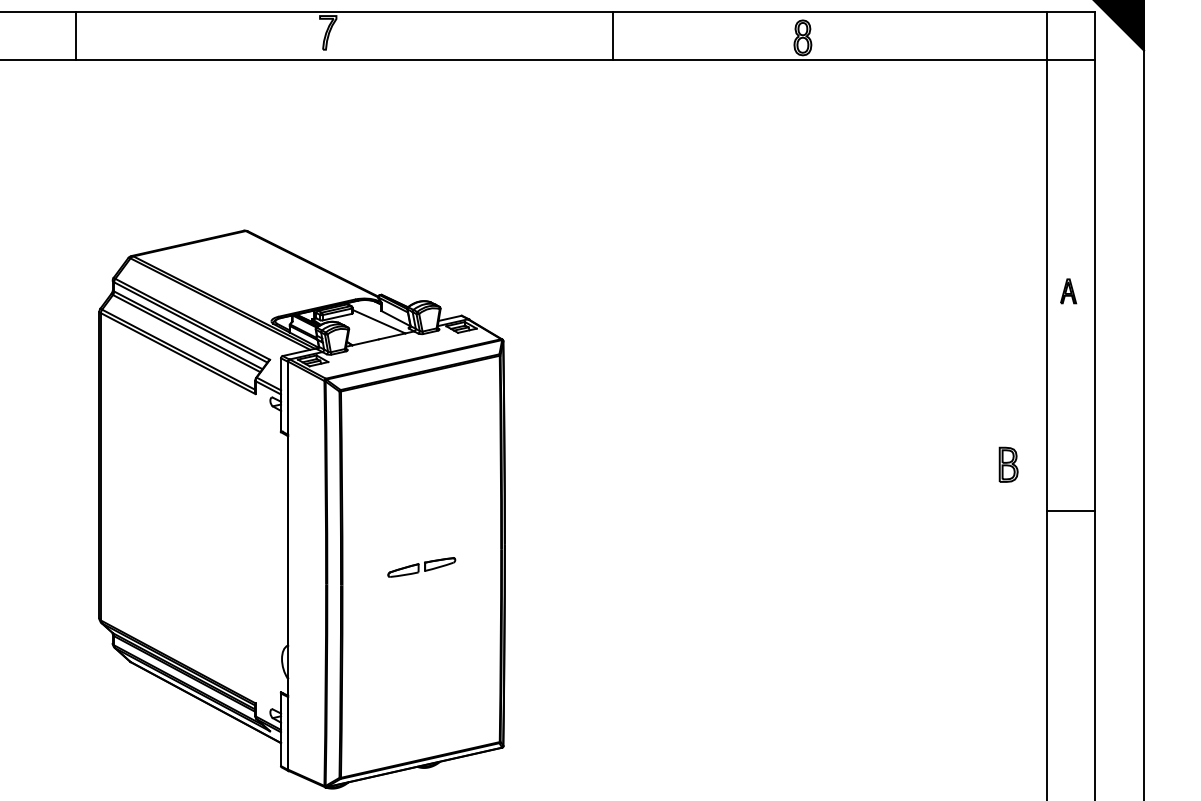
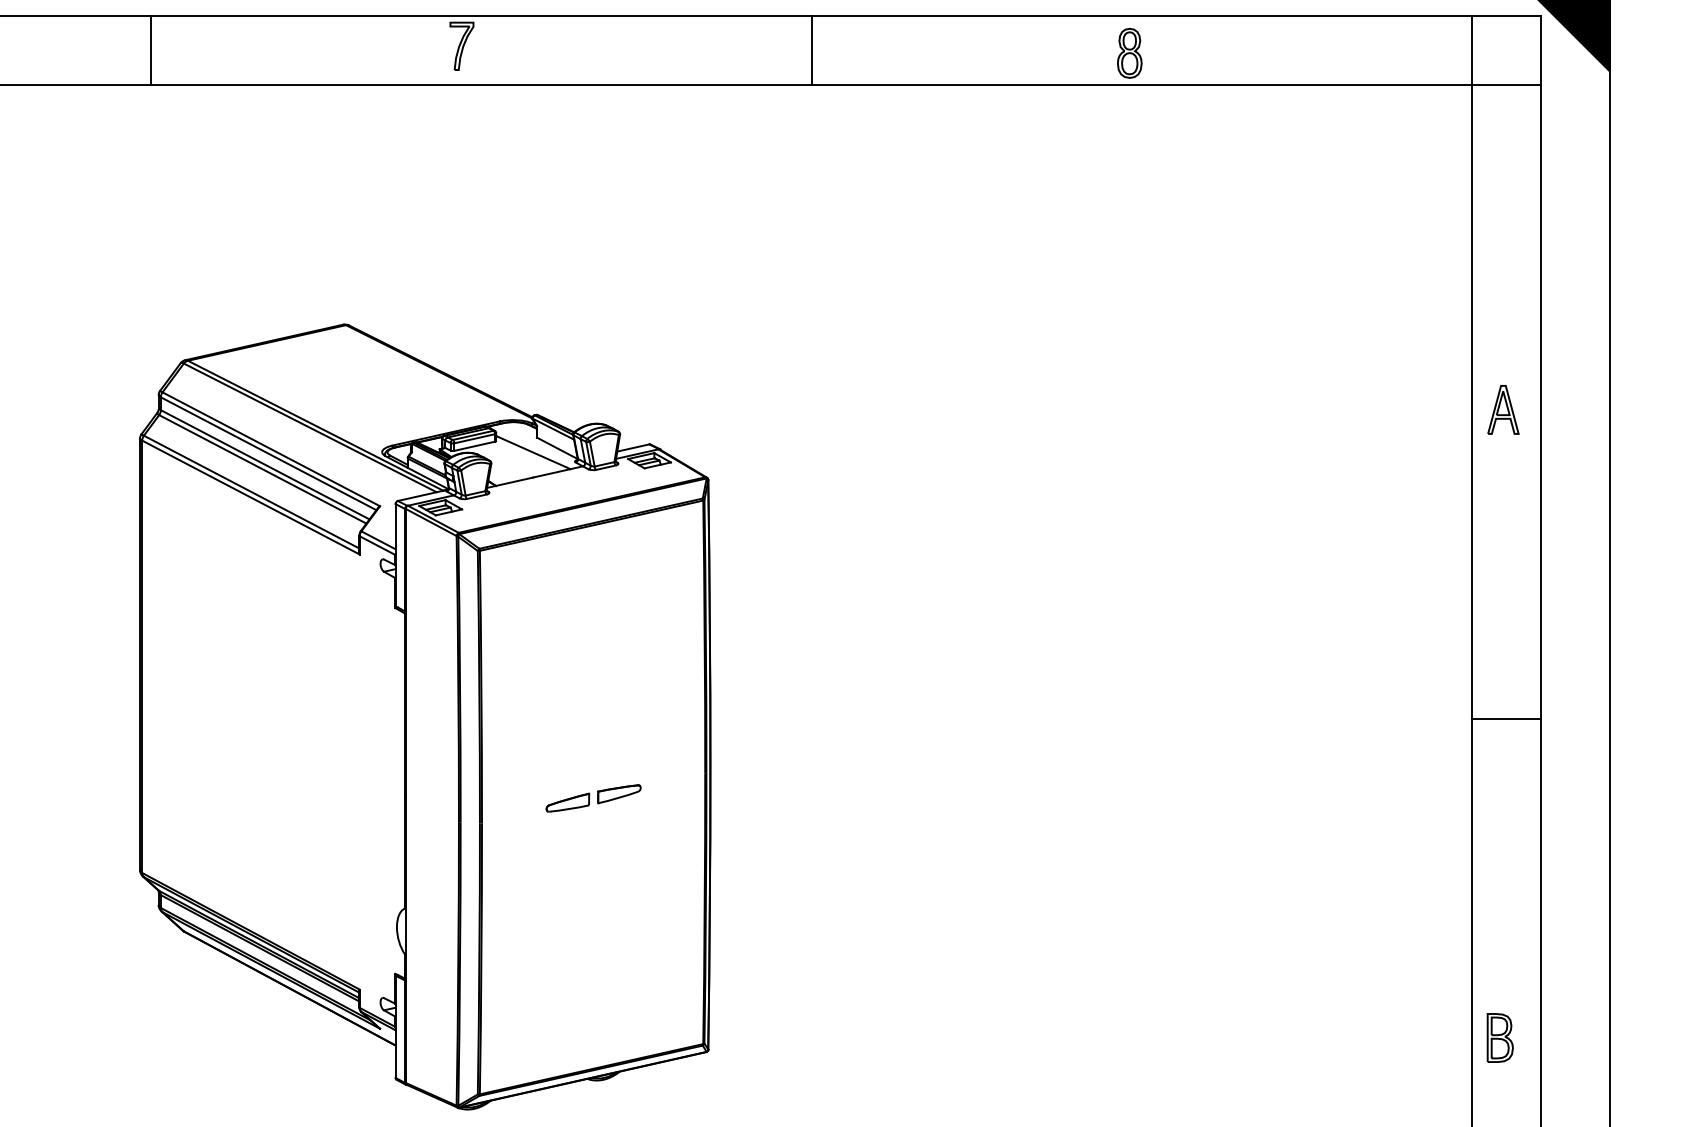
line: (76, 35) -> (151, 50), moved
line: (612, 35) -> (811, 50), moved
part: (1068, 291) -> (1503, 409), size x1.43
part: (1008, 464) -> (1499, 1037), moved

